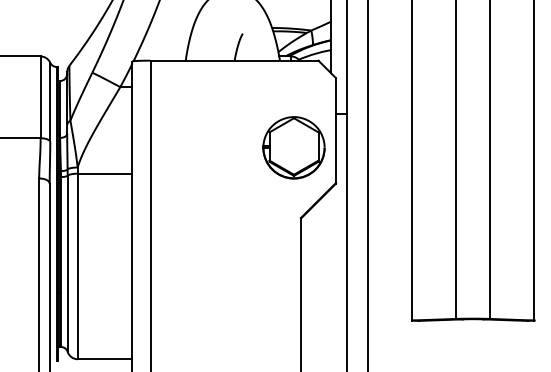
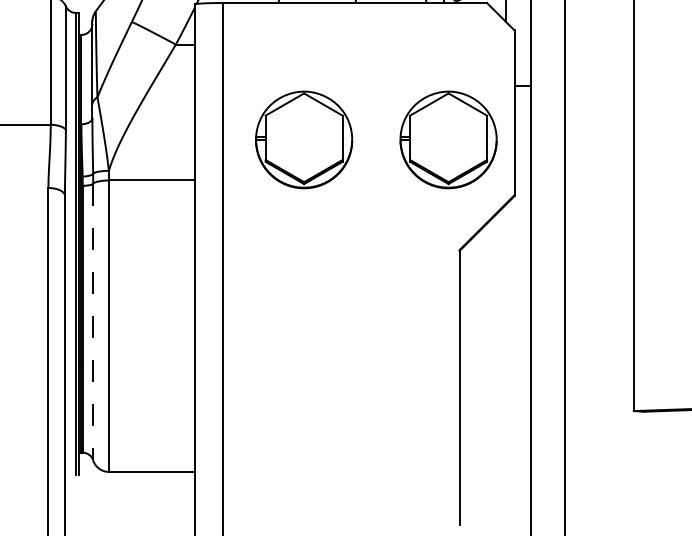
part: (201, 147) -> (303, 139), added
line: (67, 264) -> (92, 323), solid -> dashed

